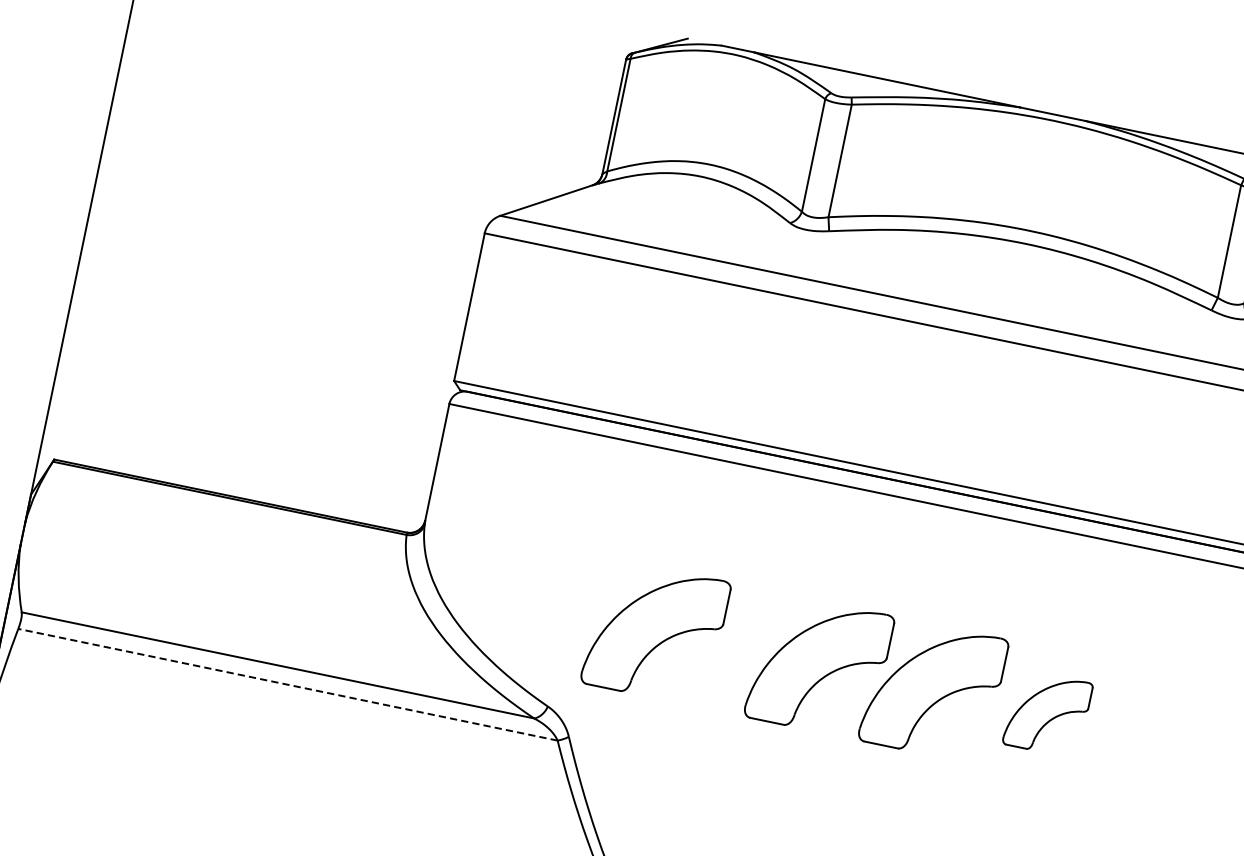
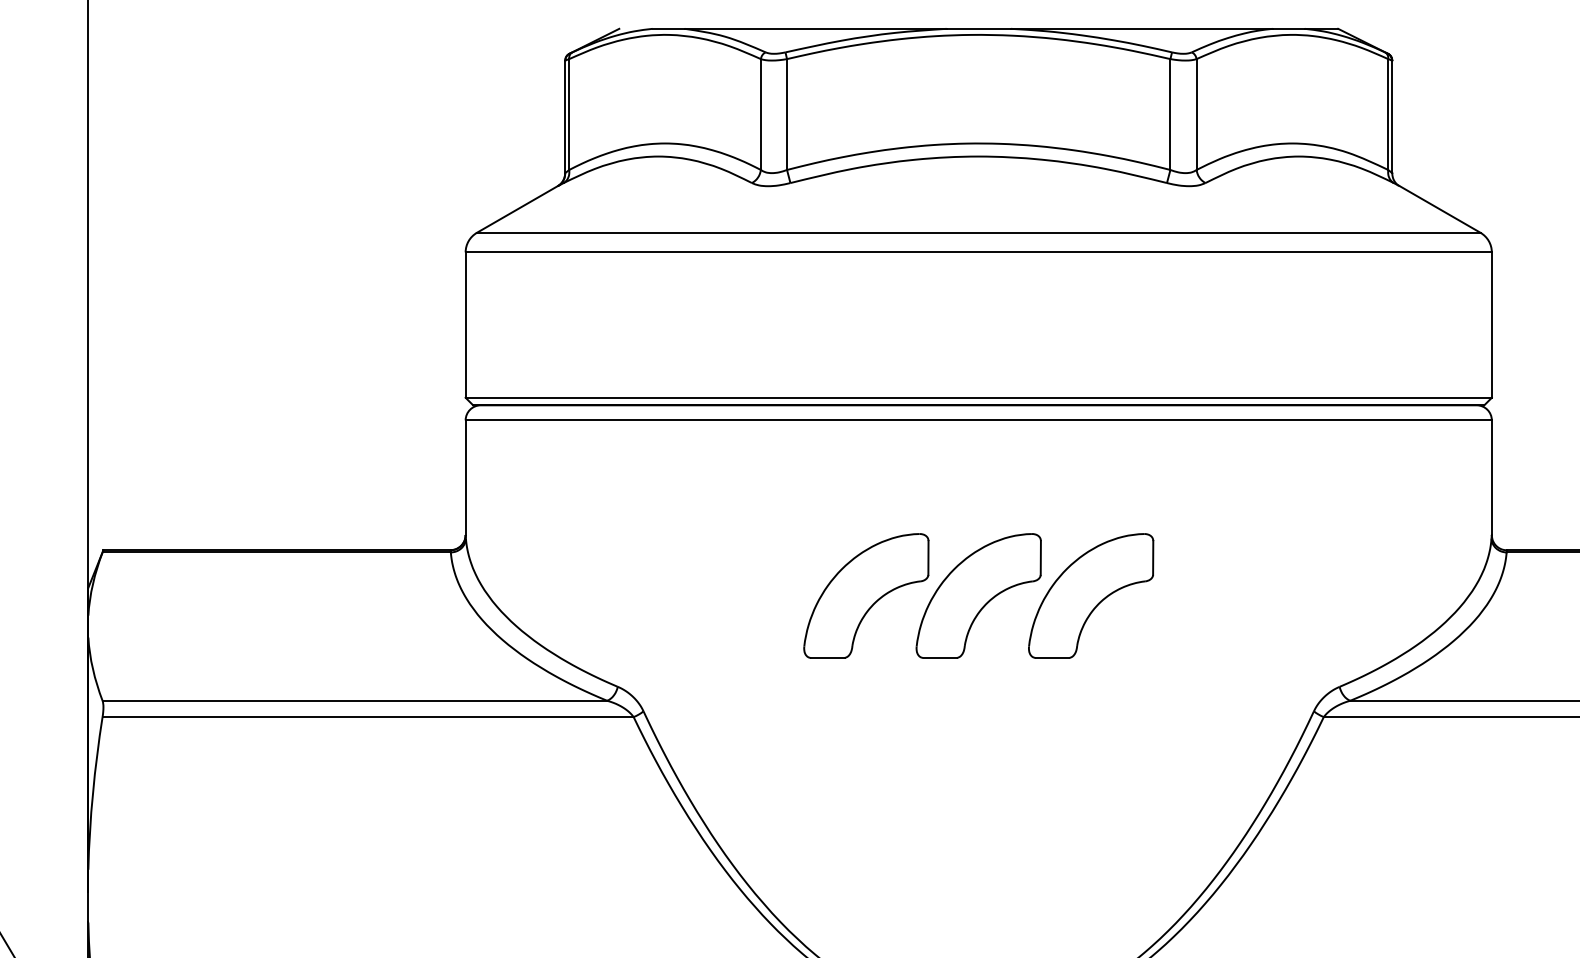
part: (656, 632) -> (705, 595), removed
line: (288, 685) -> (368, 717), dashed -> solid
part: (1048, 713) -> (1091, 595), size x1.67

